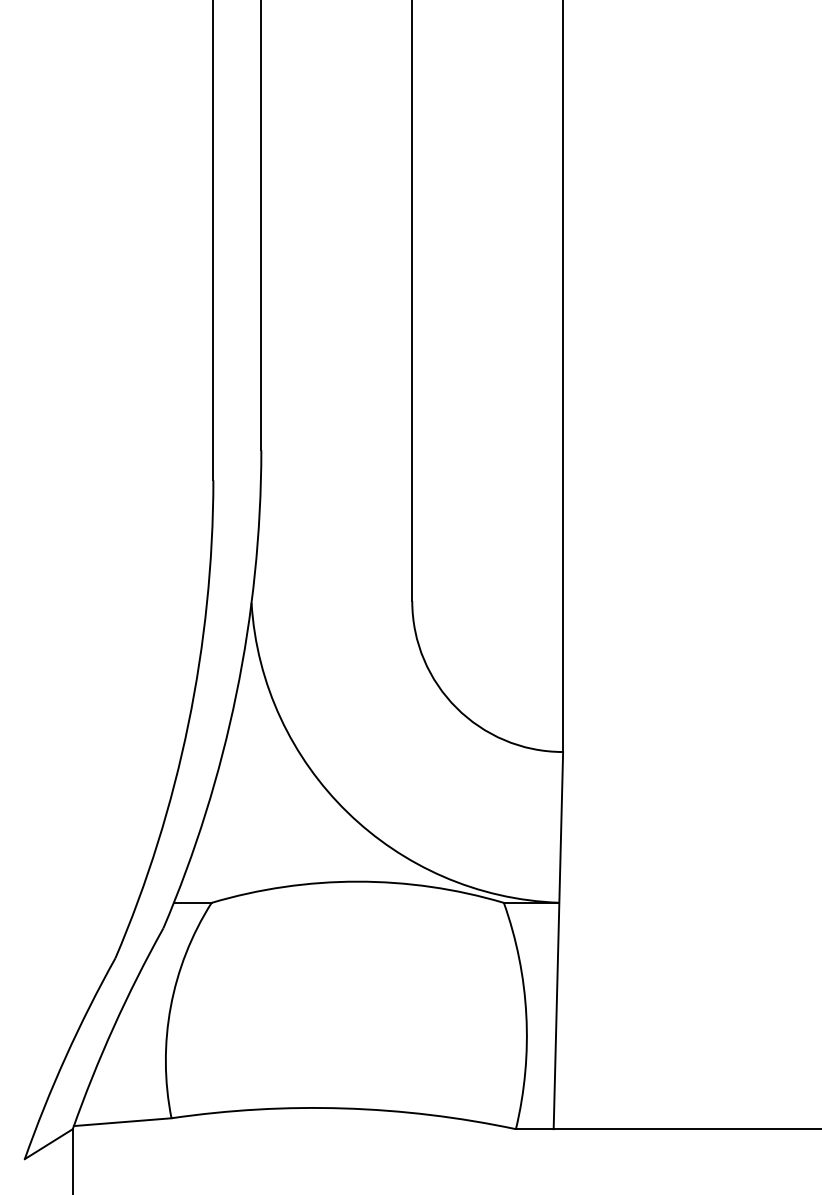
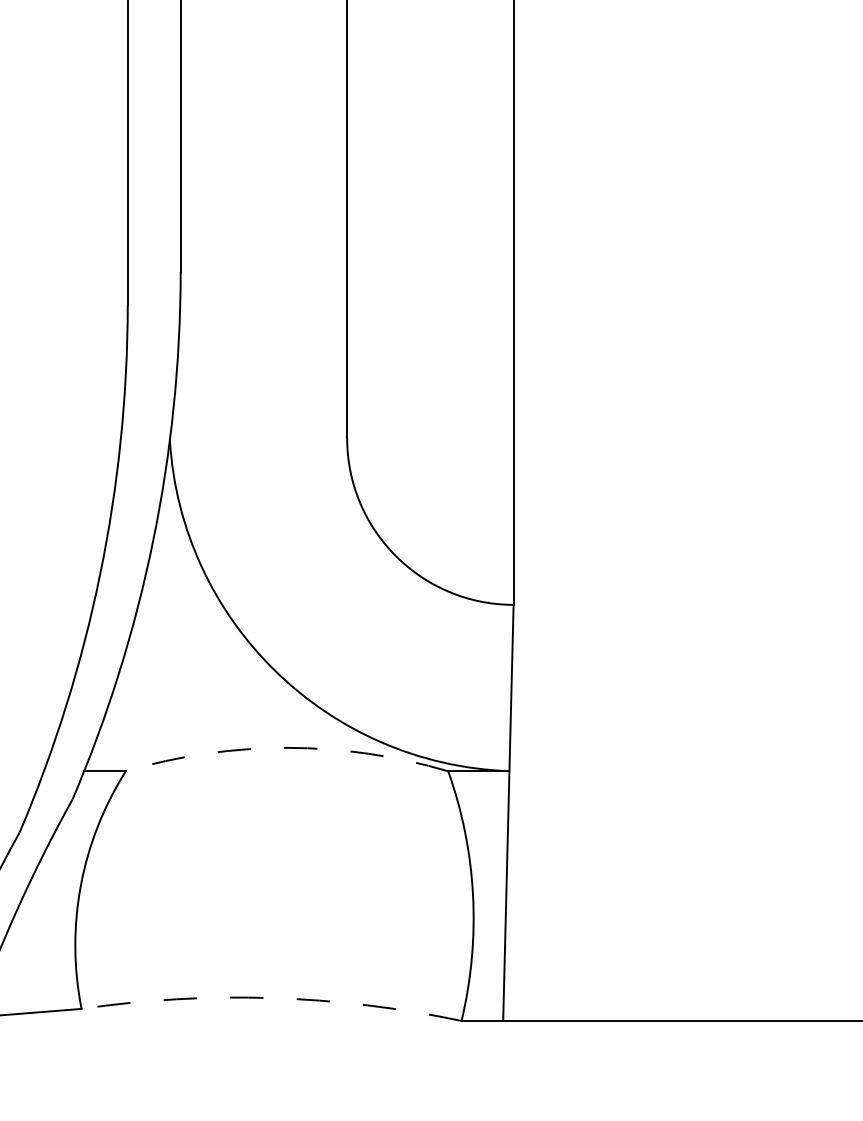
arc: (357, 881) -> (286, 747), solid -> dashed
arc: (344, 1108) -> (272, 998), solid -> dashed

